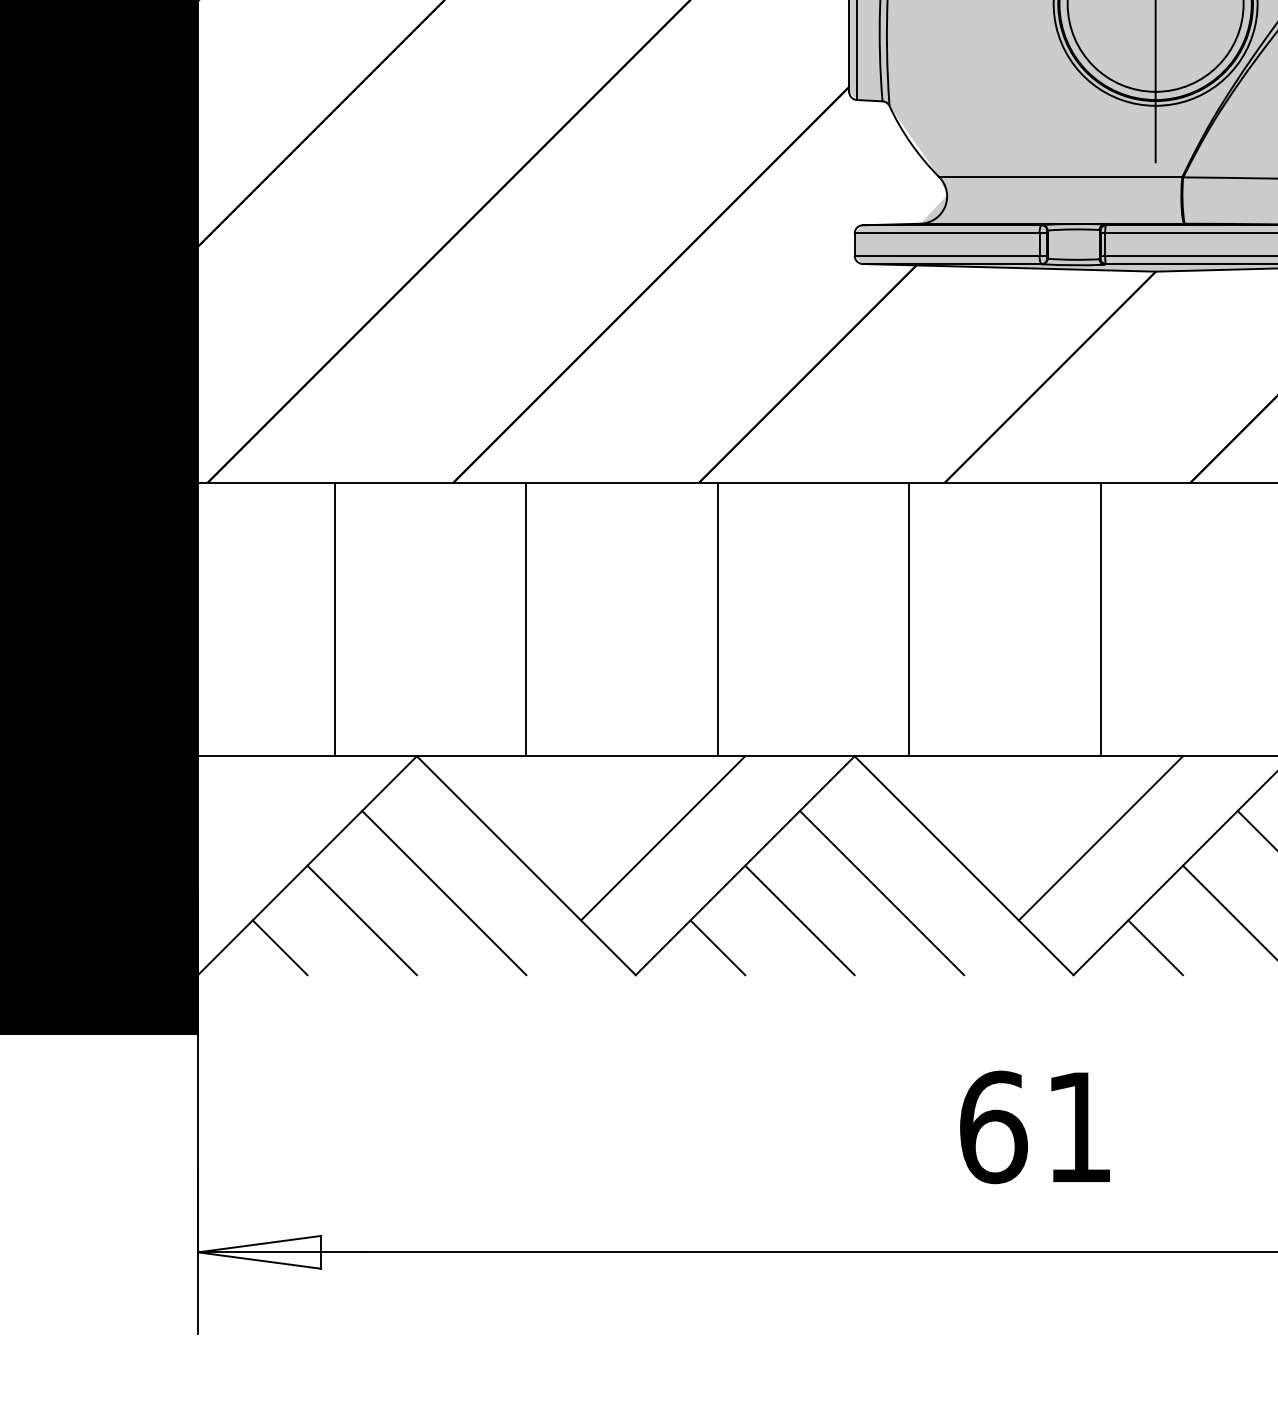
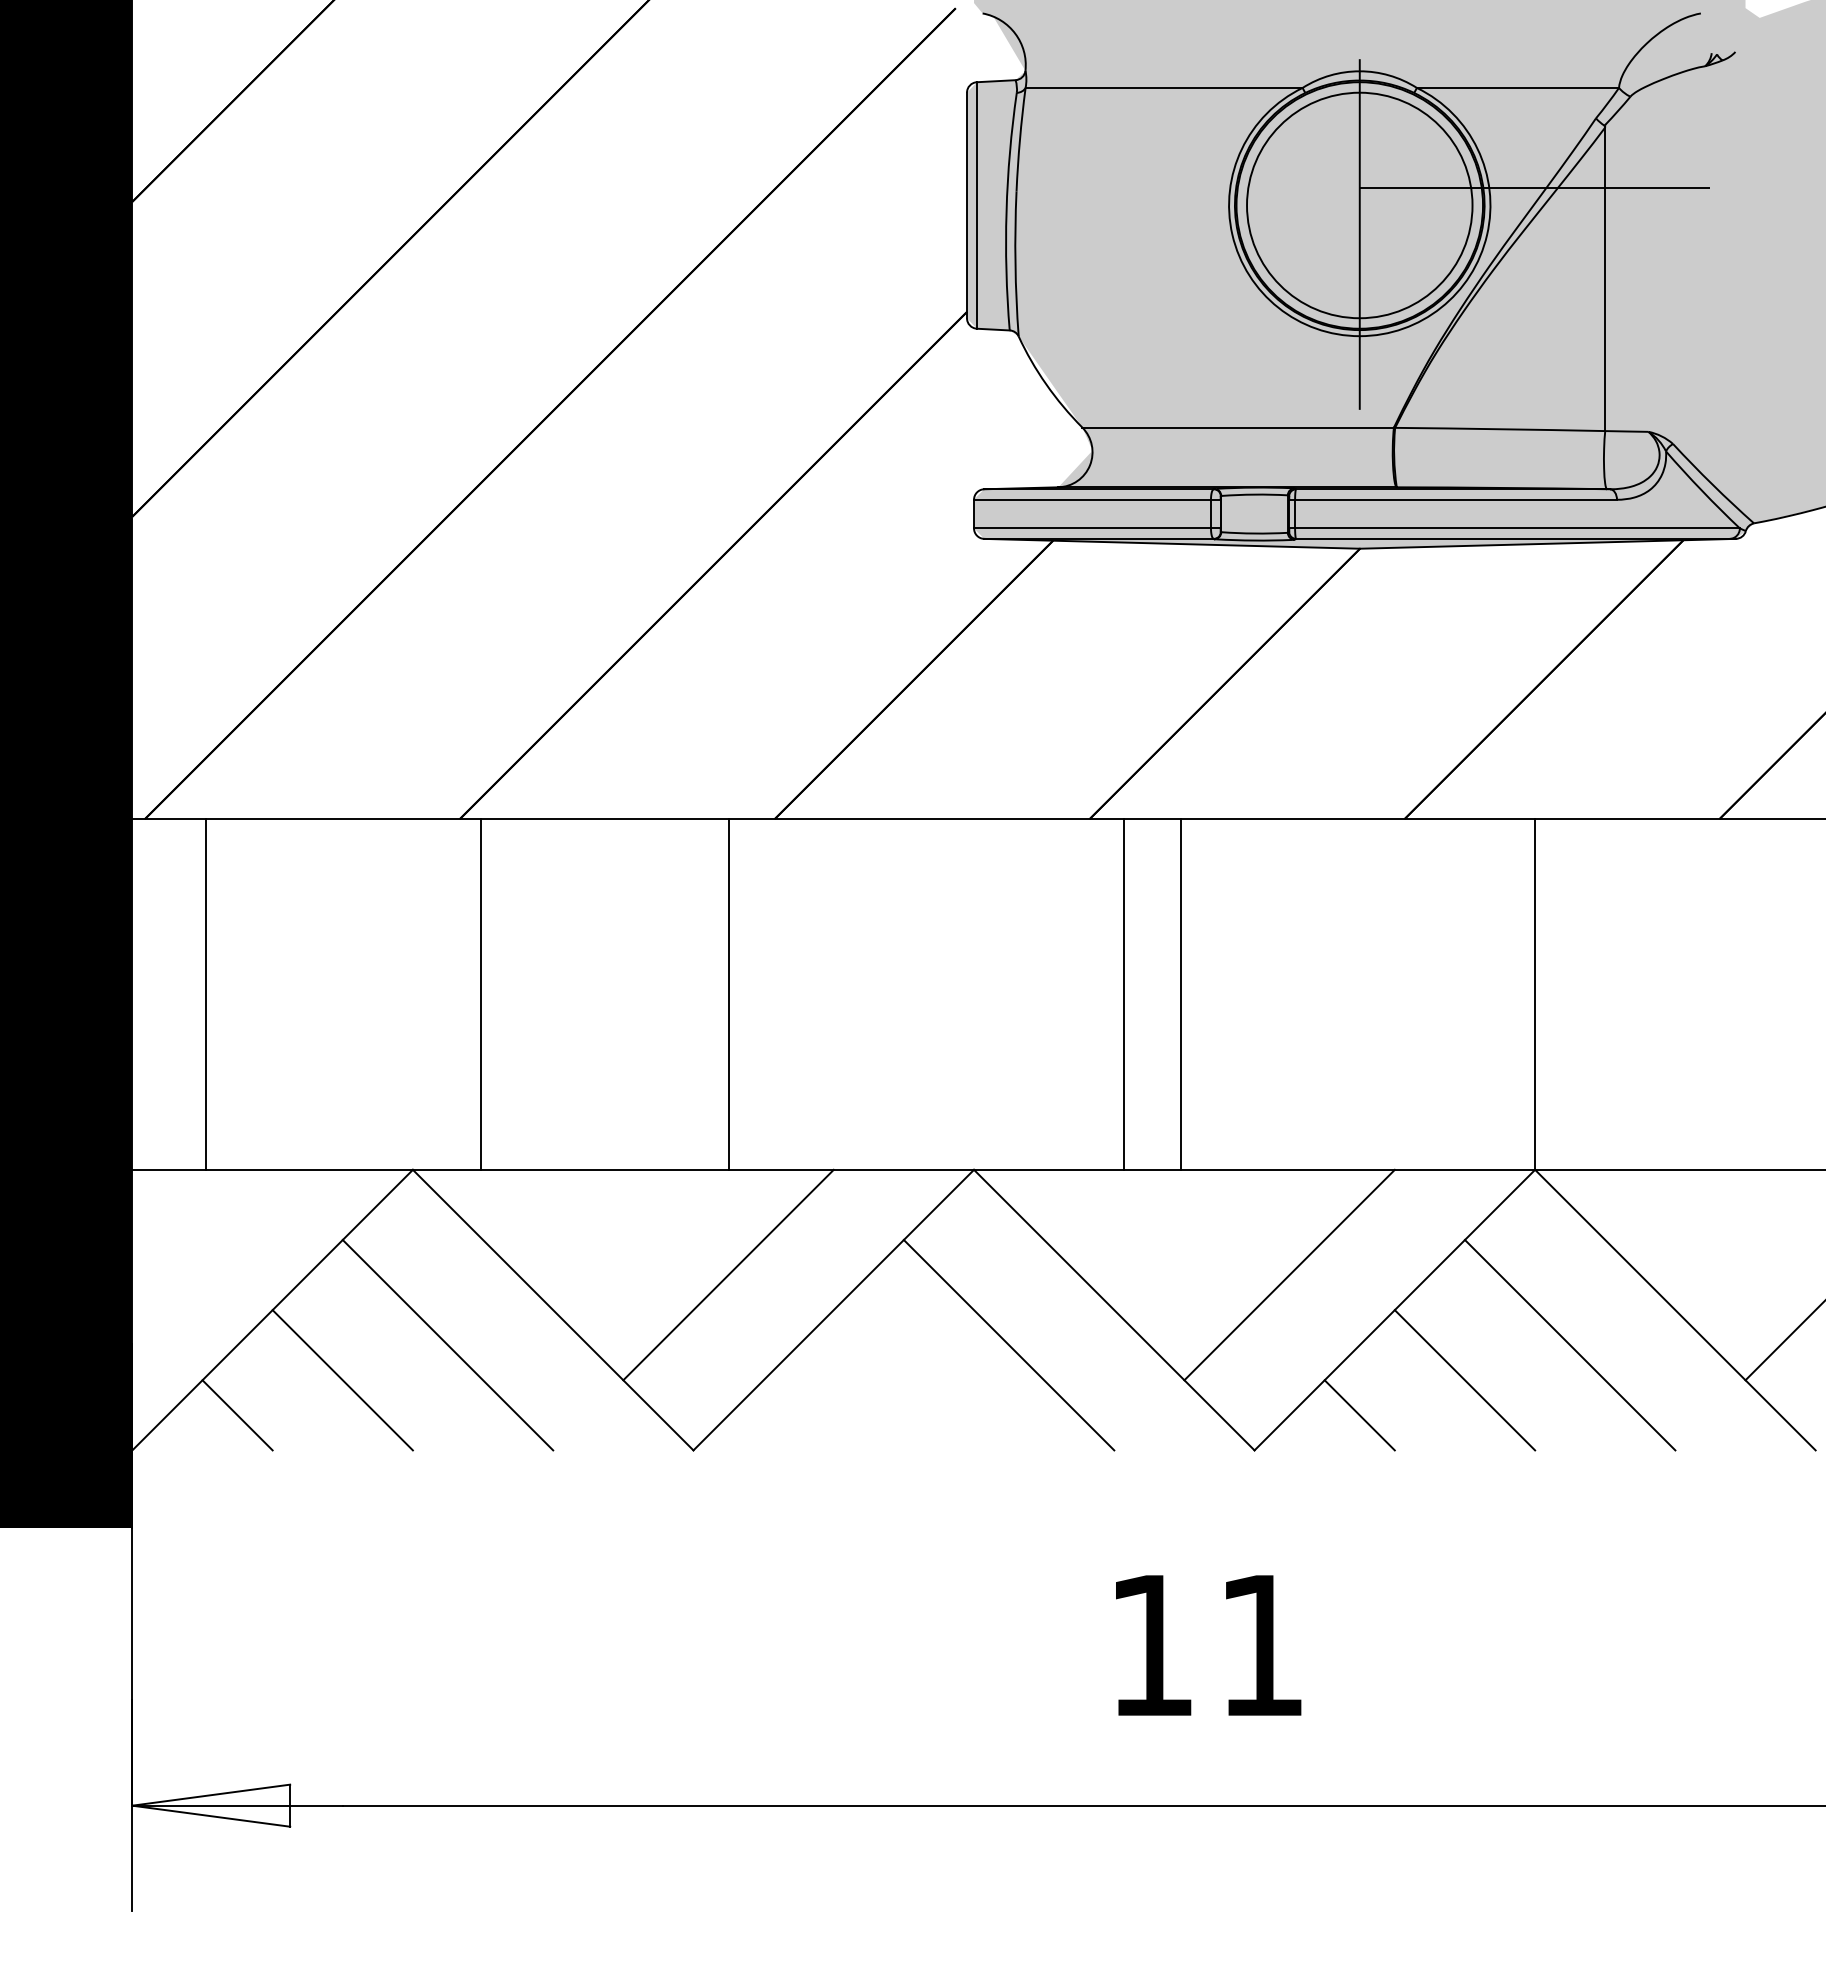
line: (334, 619) -> (205, 994), moved
line: (526, 619) -> (481, 994), moved
line: (717, 619) -> (728, 994), moved
line: (909, 619) -> (1124, 994), moved
line: (1100, 619) -> (1180, 994), moved
line: (799, 920) -> (903, 1380), removed
line: (717, 947) -> (798, 1415), removed
text: (993, 1127) -> (1152, 1645), 61 -> 11

